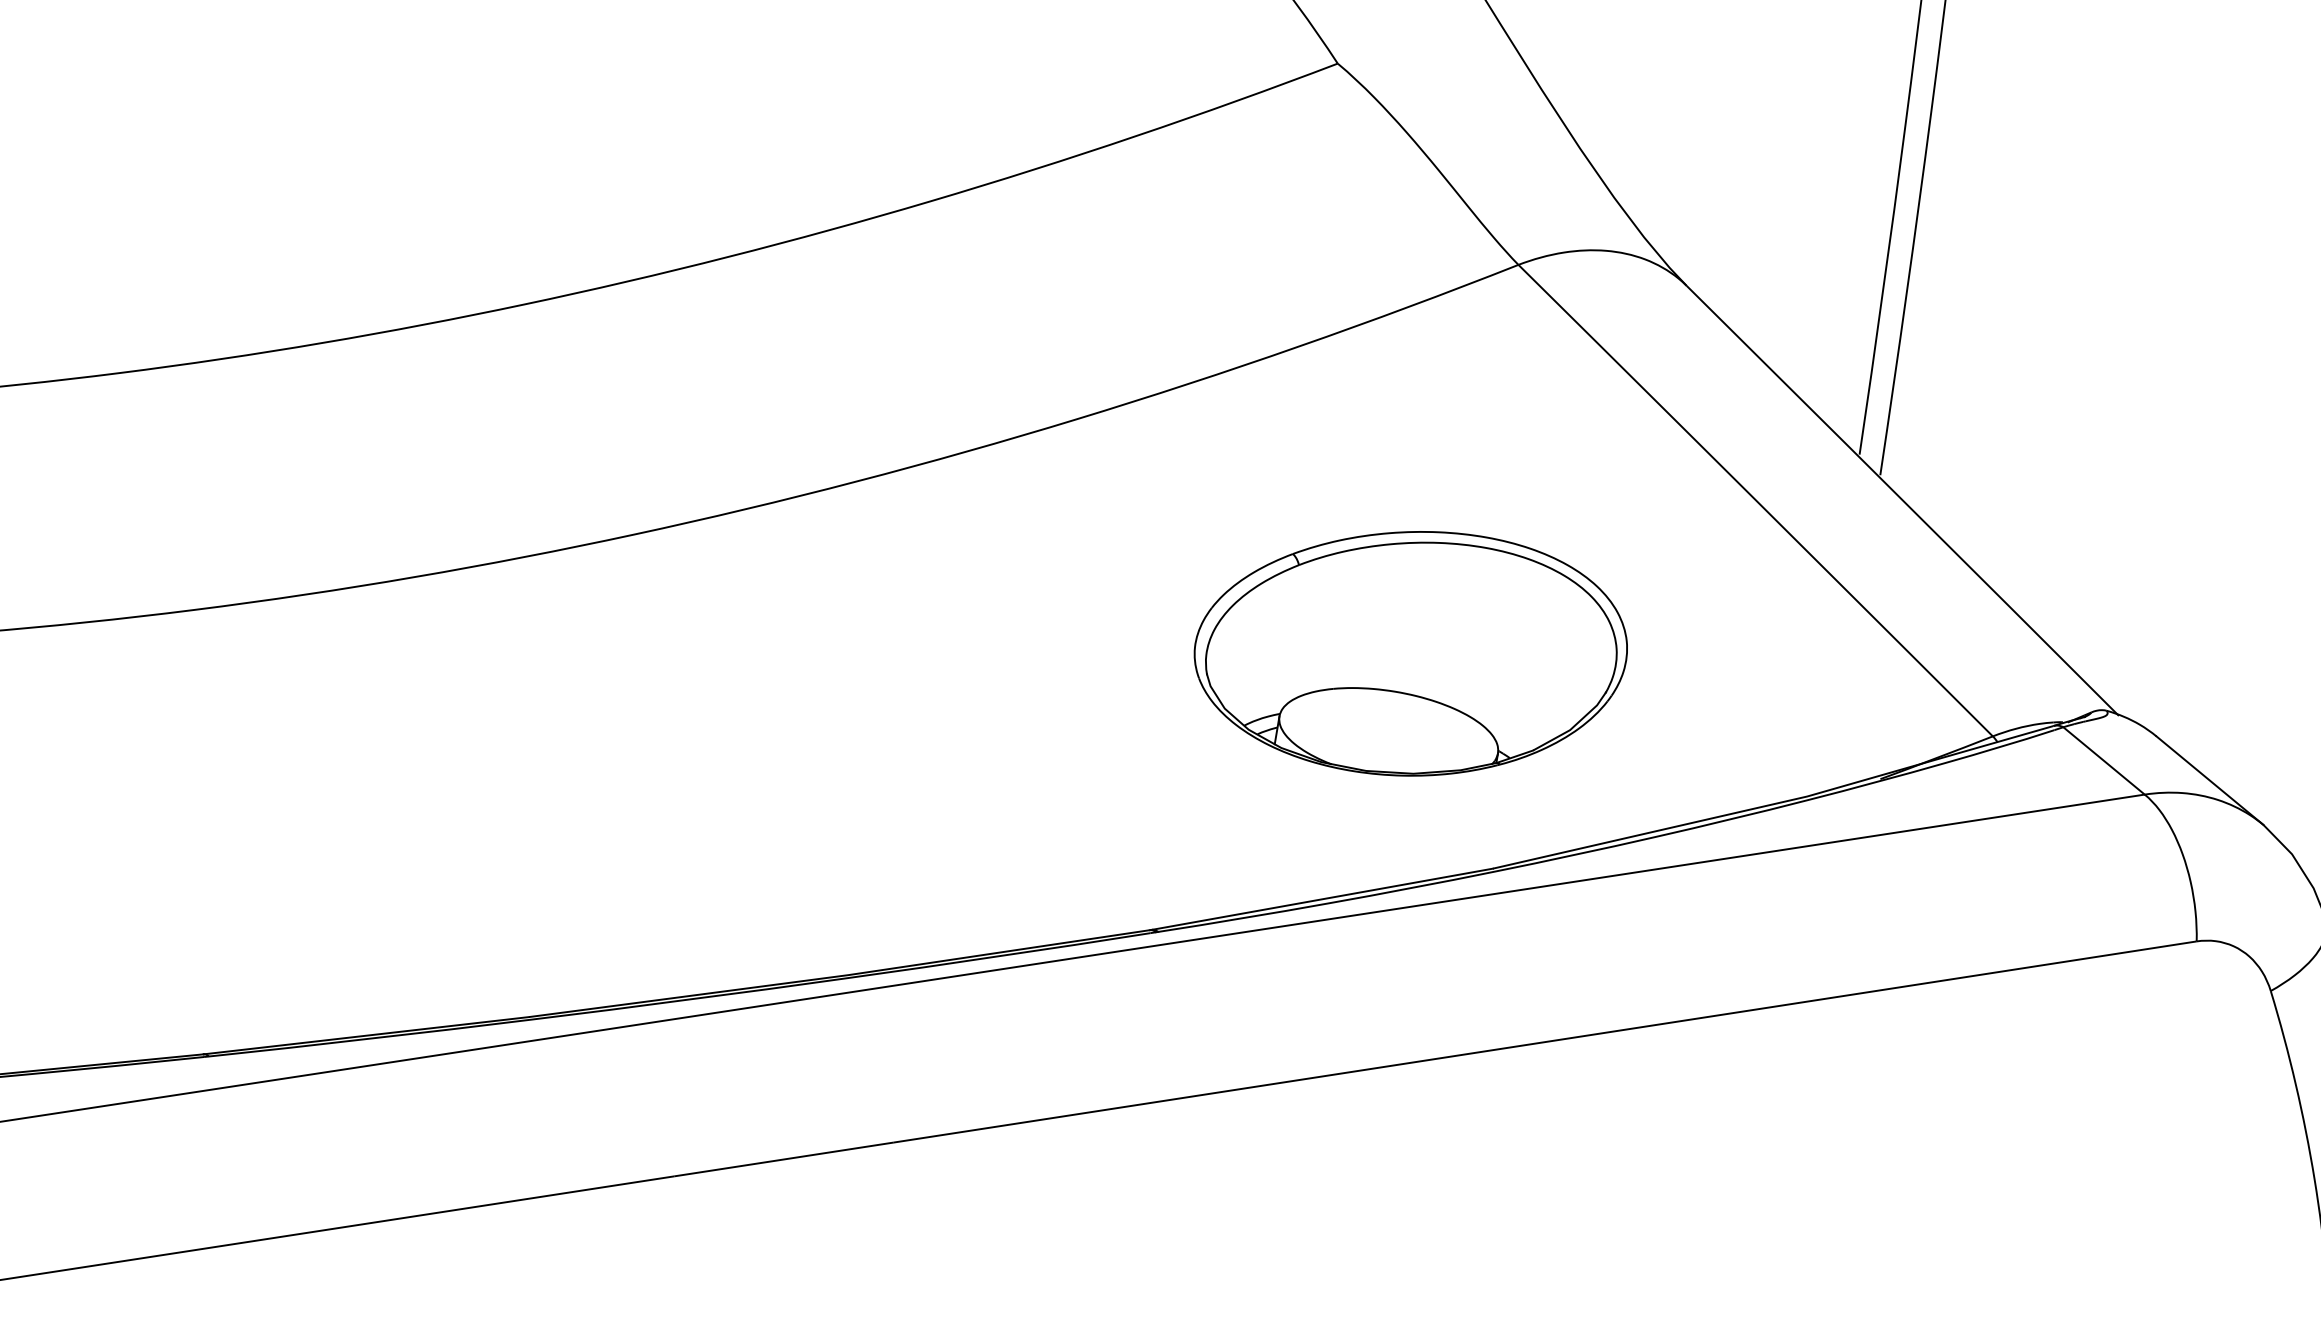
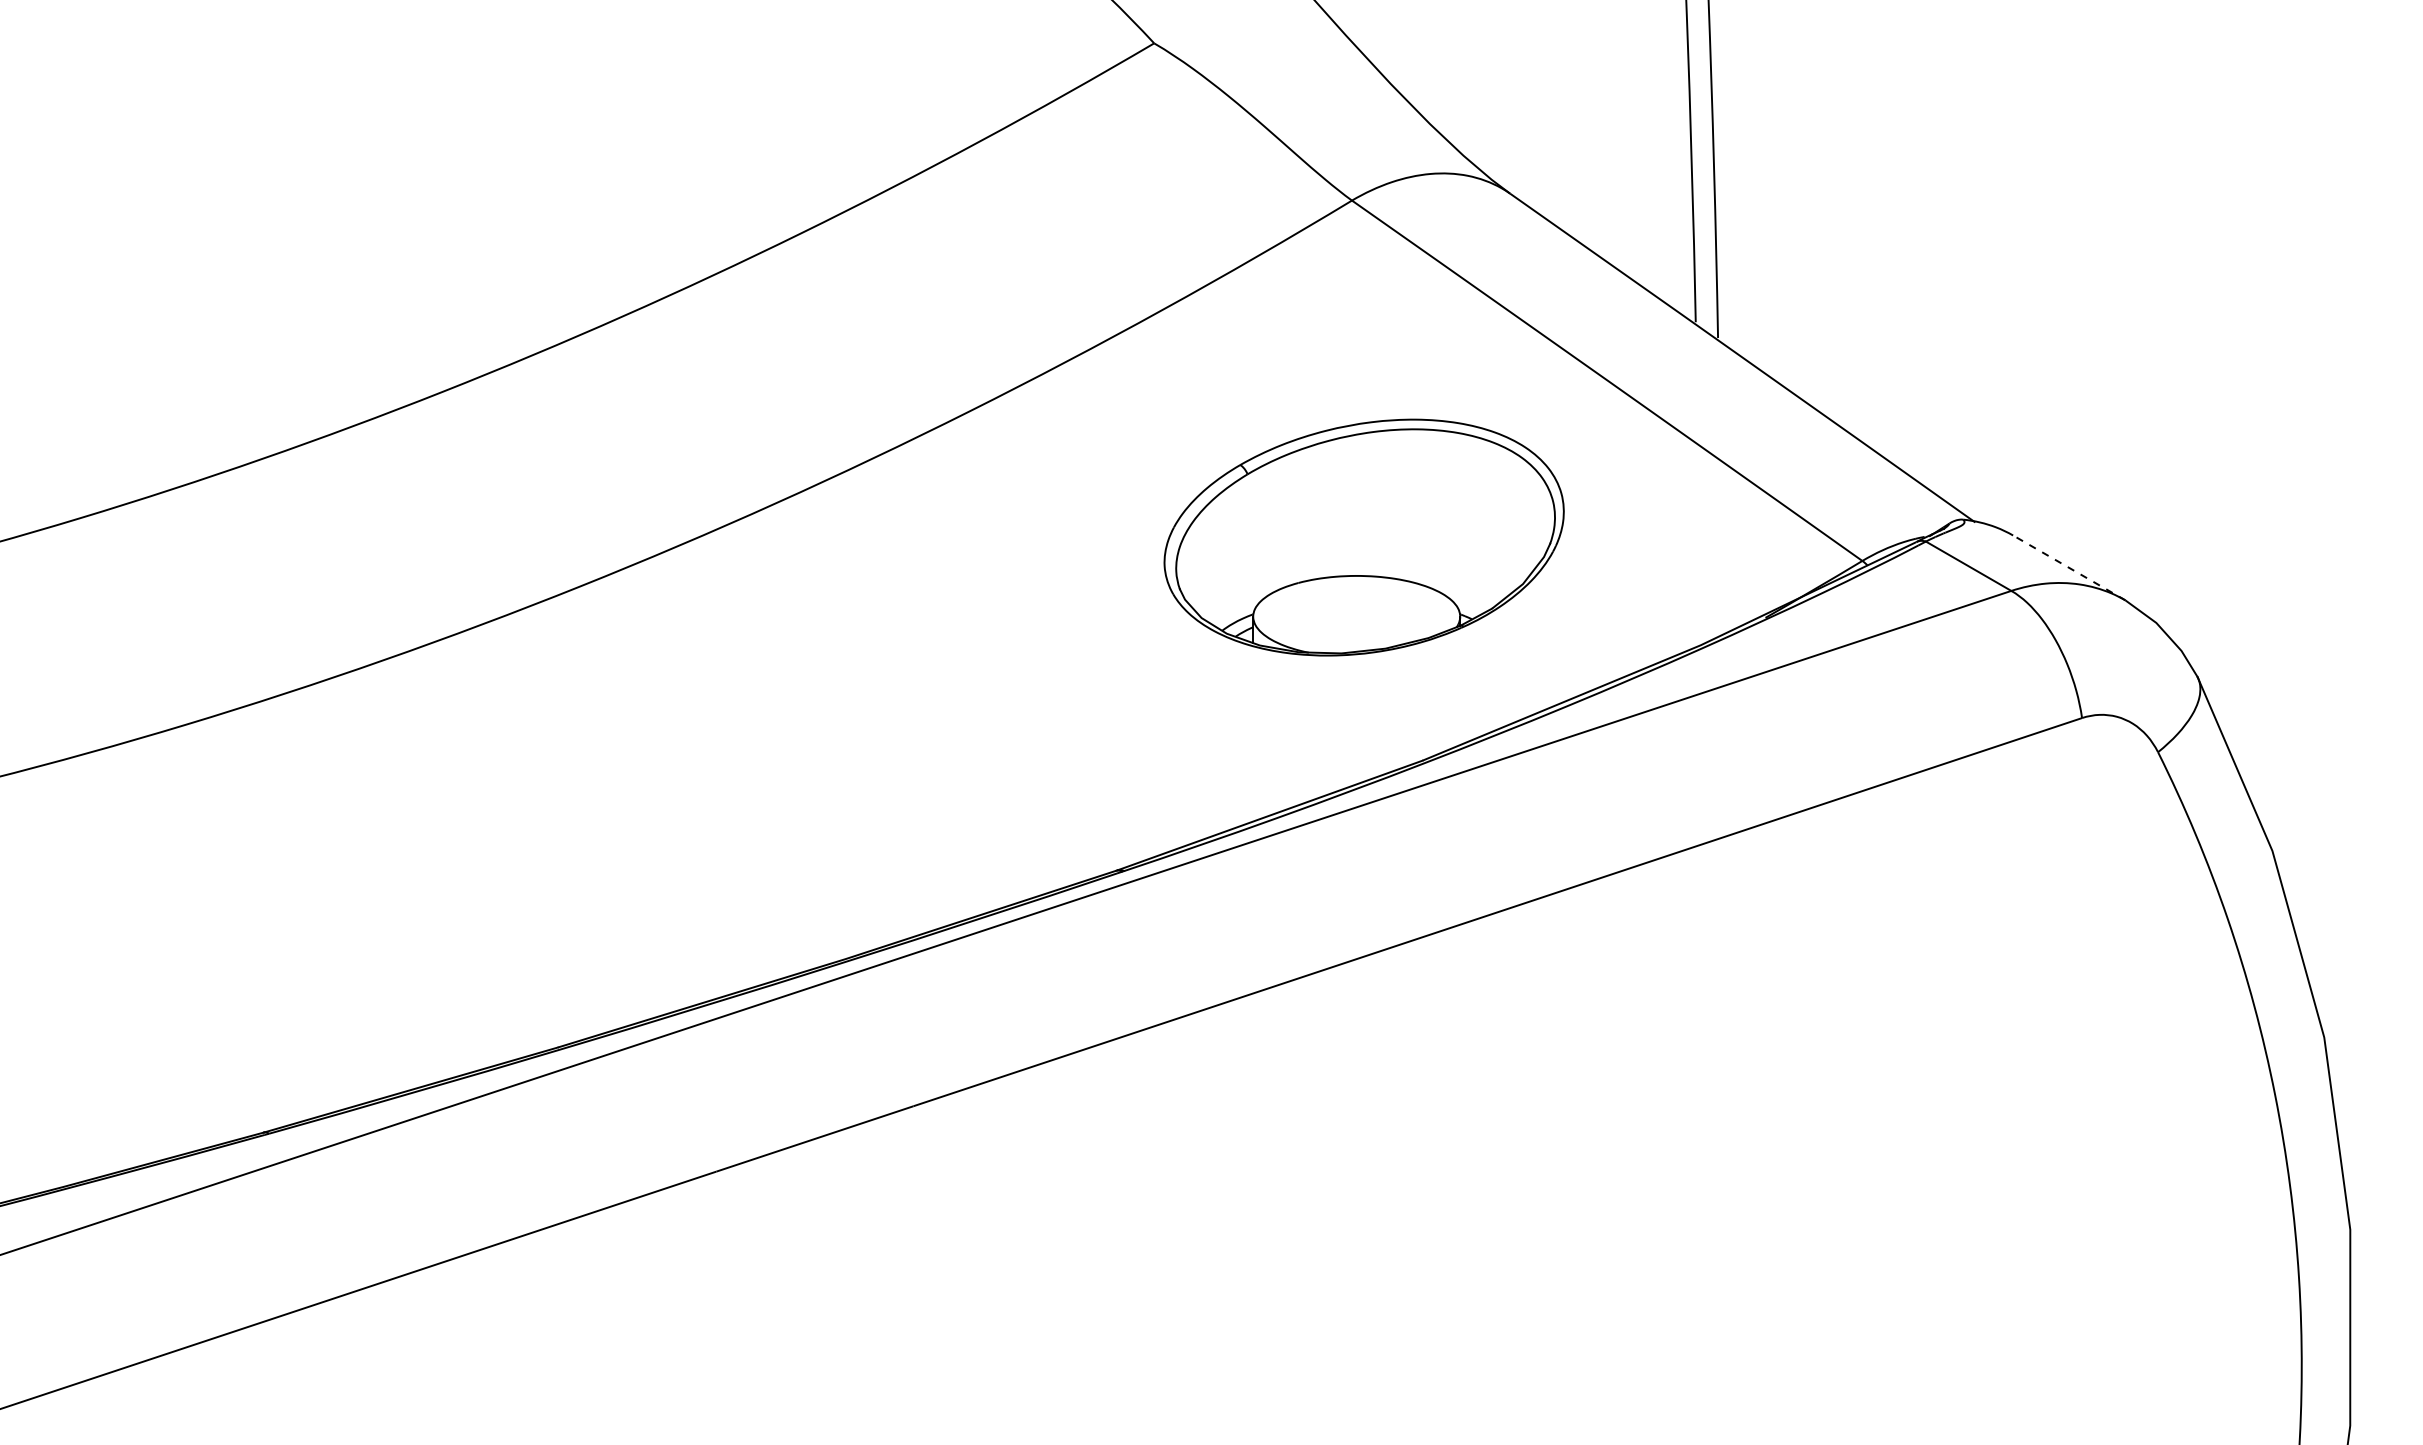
part: (1410, 652) -> (1363, 537), moved
line: (2210, 780) -> (2069, 567), solid -> dashed

